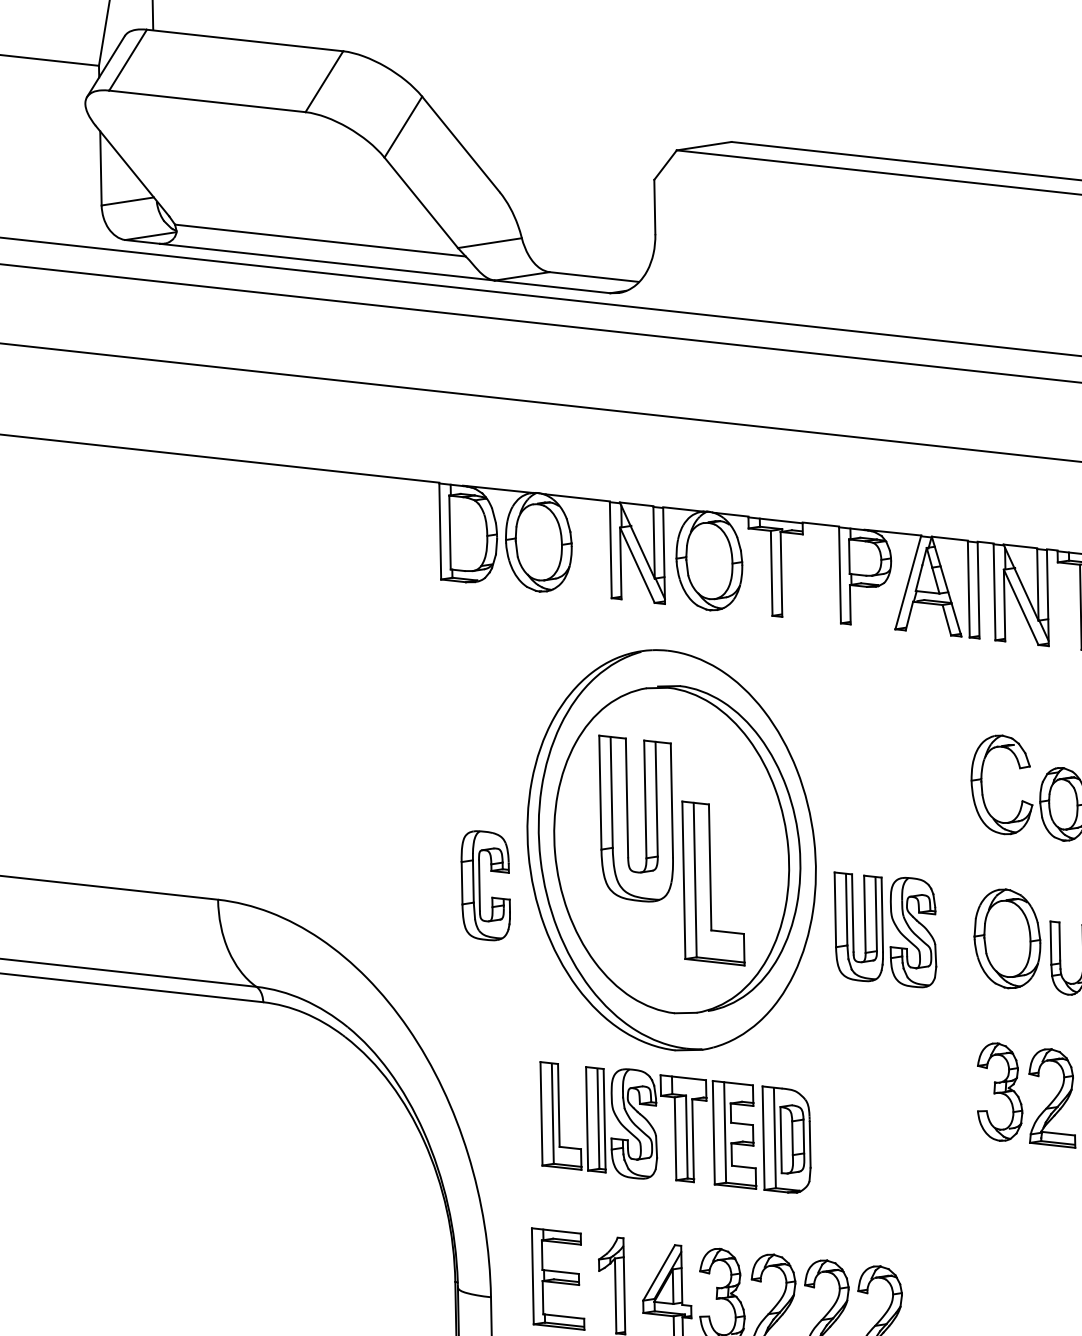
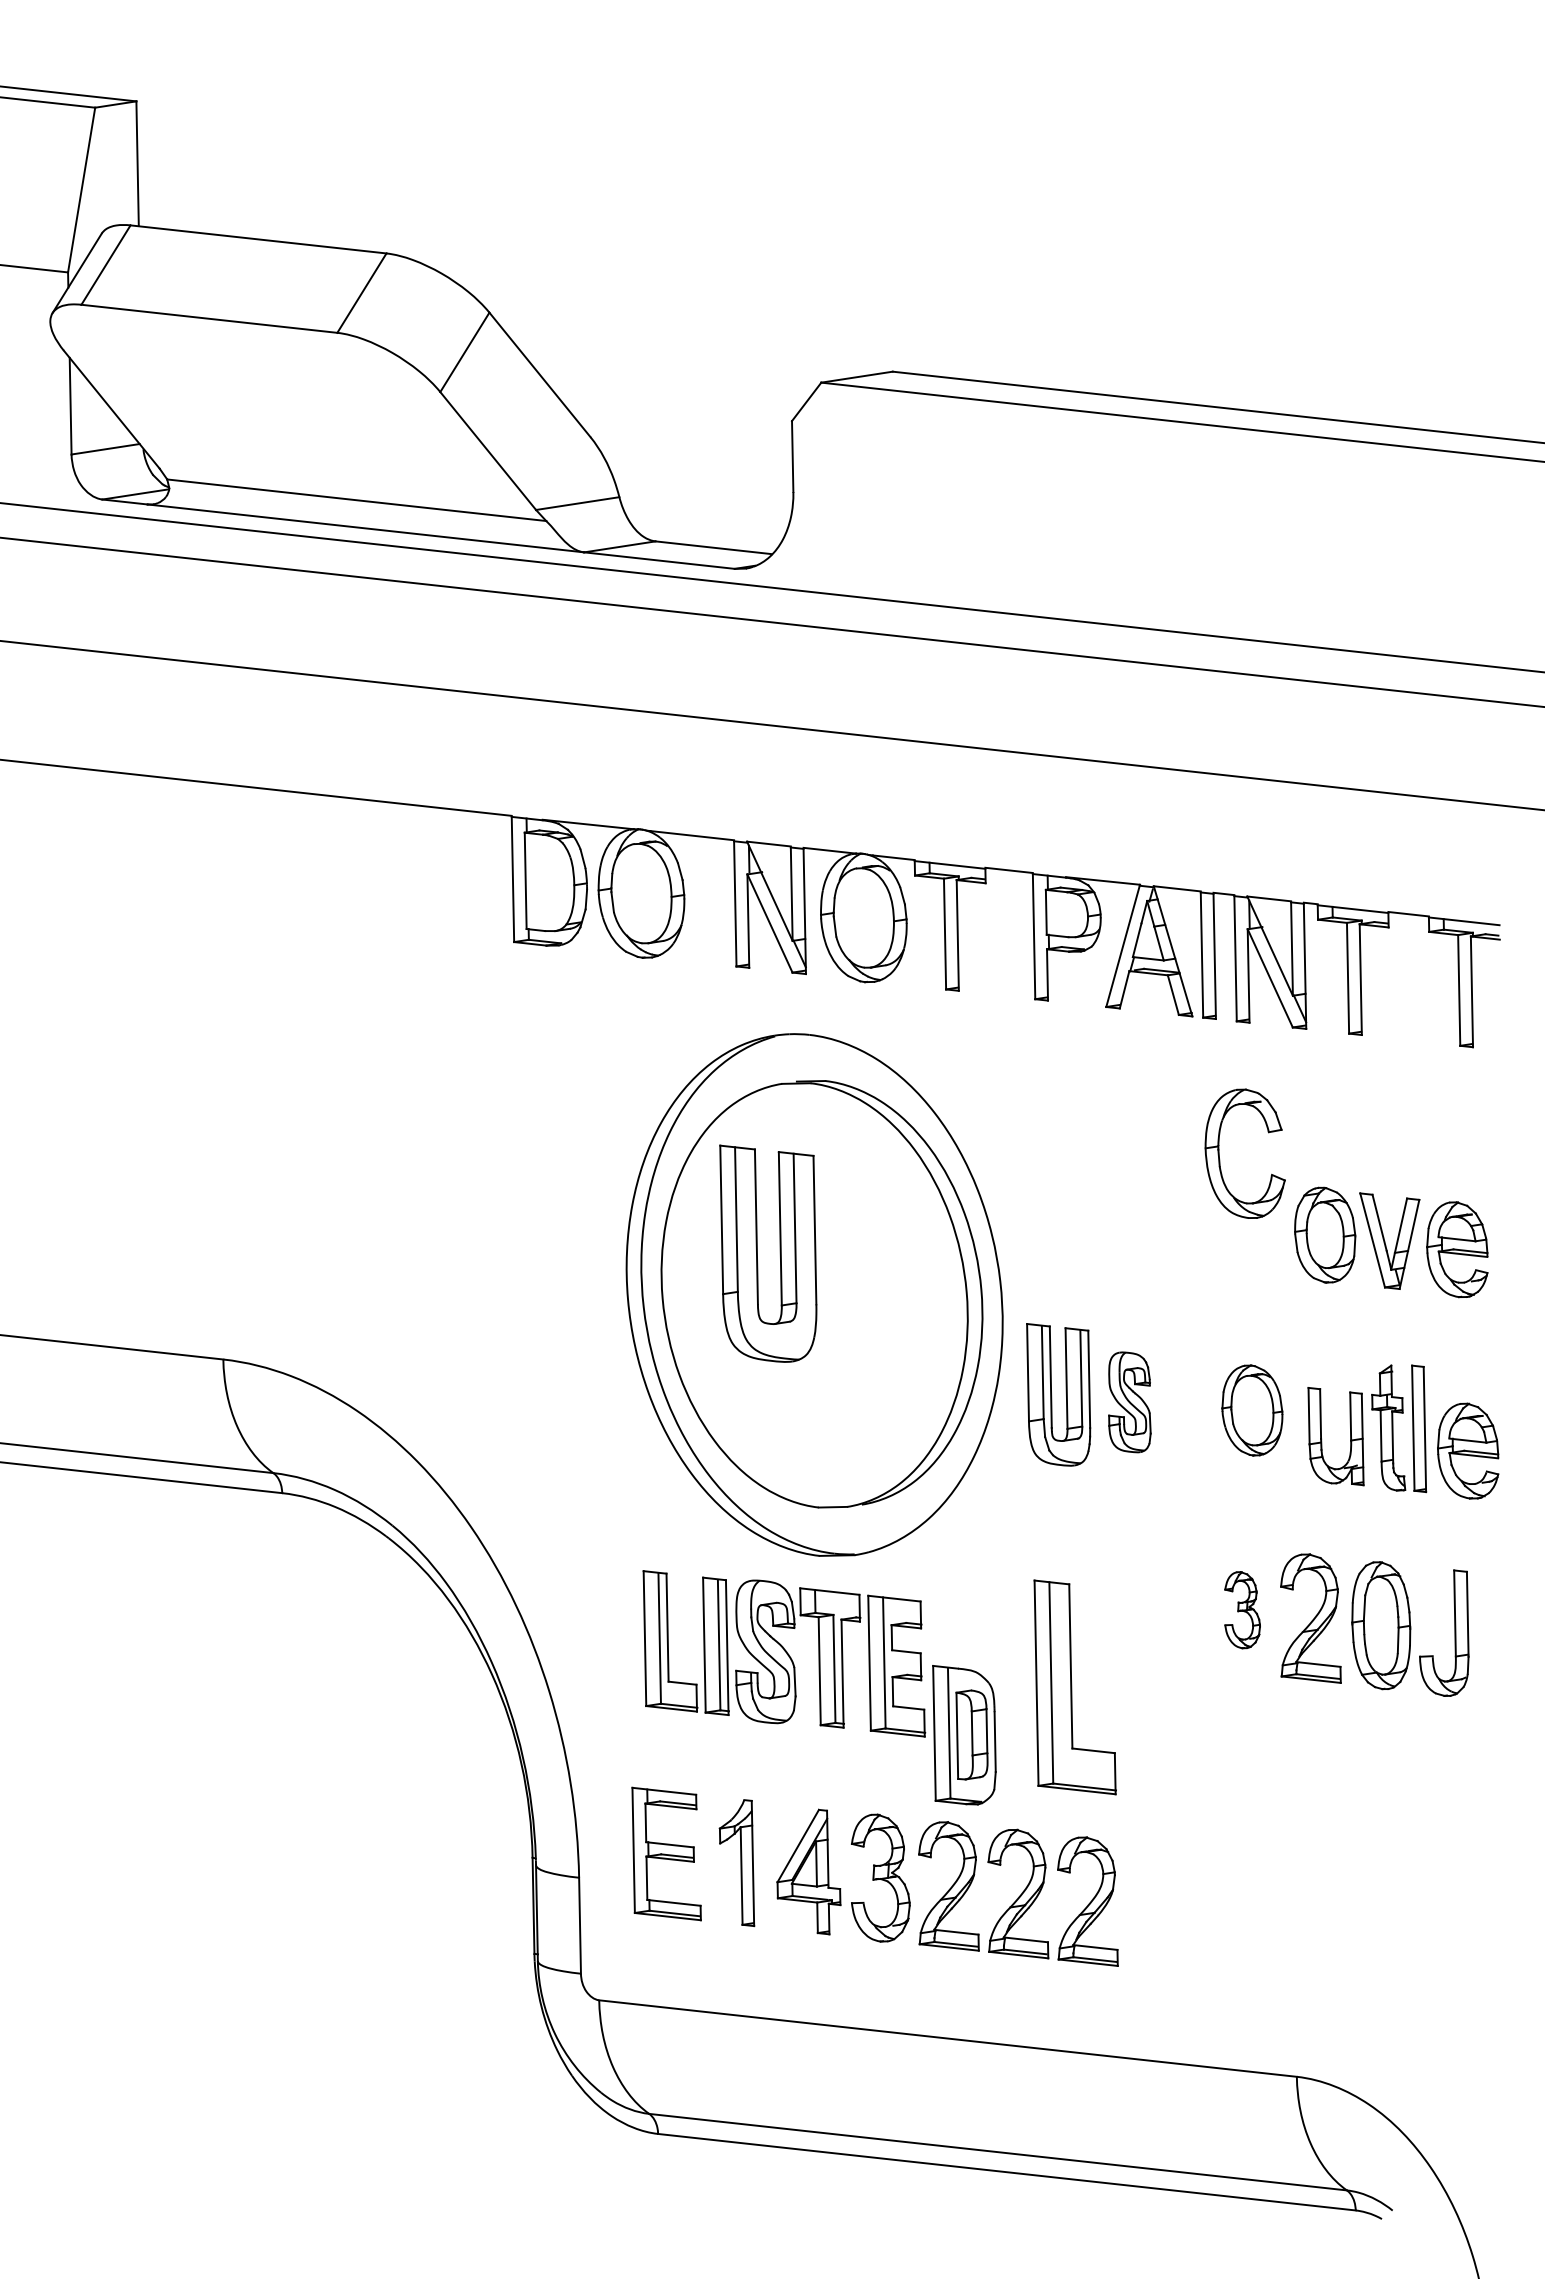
part: (983, 789) -> (1220, 1159), moved
part: (712, 883) -> (1074, 1687), moved
part: (480, 887) -> (565, 1343), removed
part: (913, 932) -> (1129, 1402), size x0.7
part: (1007, 938) -> (1252, 1410), size x0.7
part: (999, 1091) -> (1242, 1609), size x0.6
part: (786, 1139) -> (964, 1735), moved

